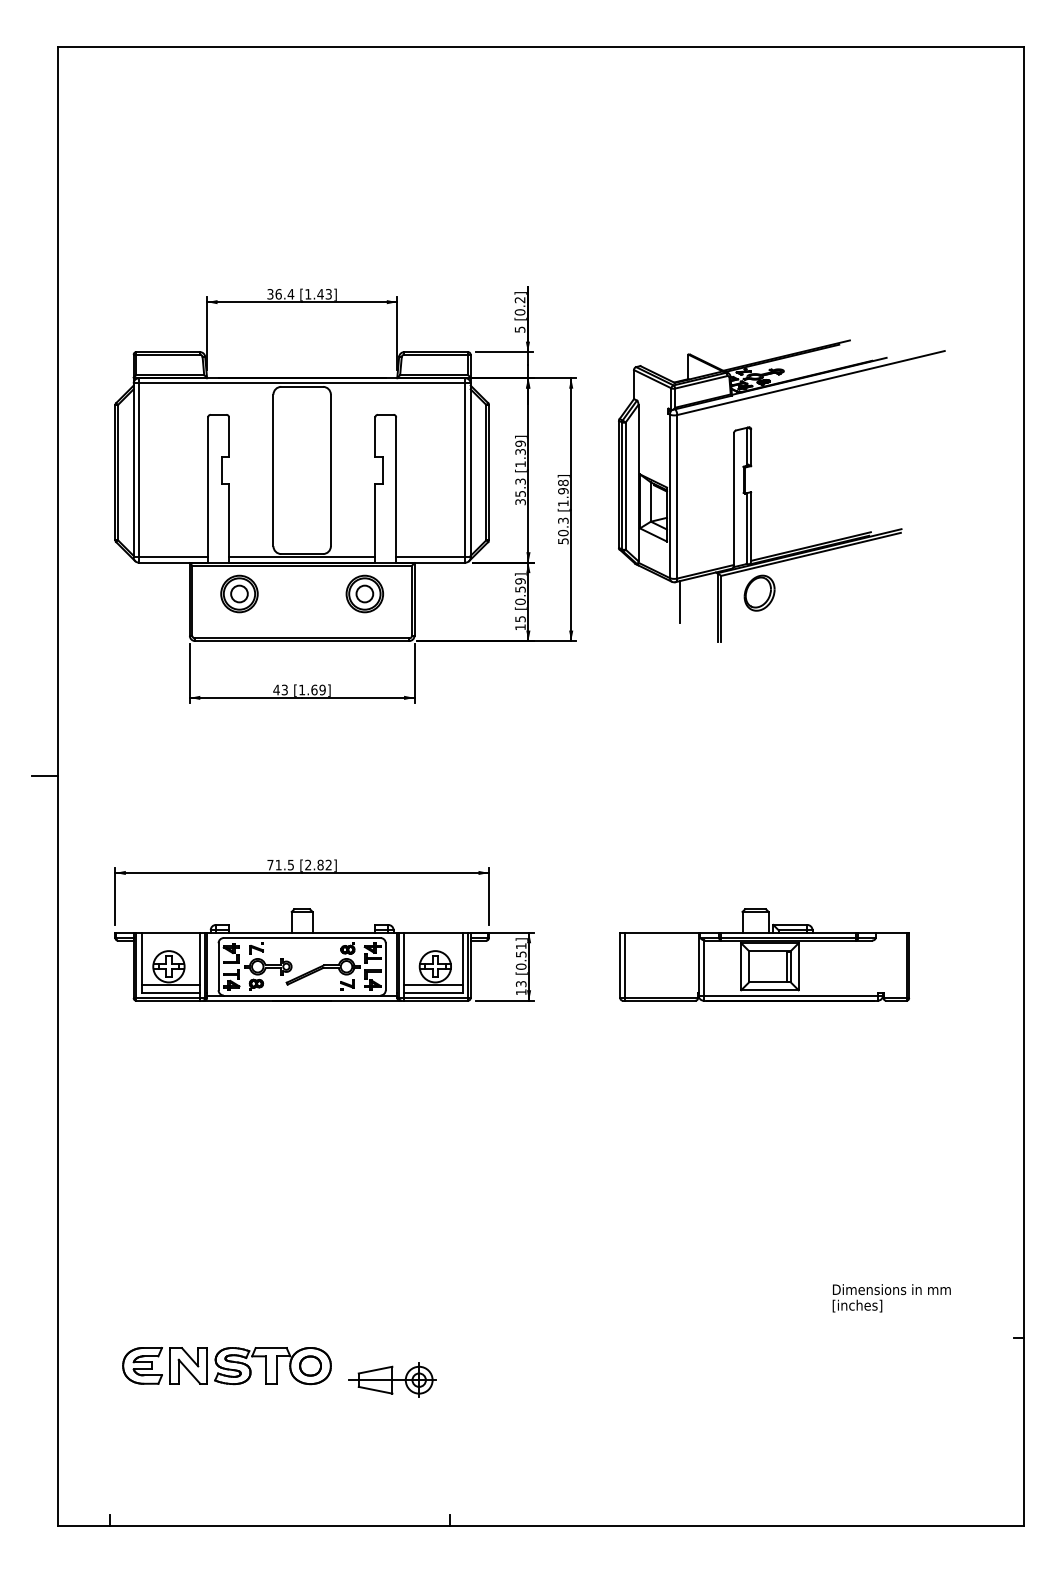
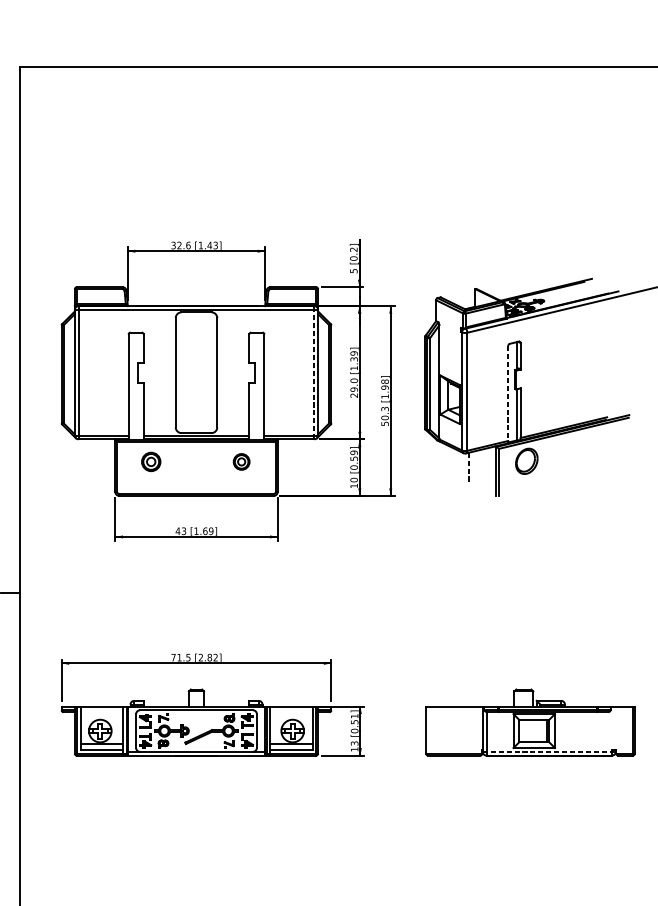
text: (284, 294) -> (183, 245), 36.4 -> 32.6
line: (465, 469) -> (314, 372), solid -> dashed
text: (520, 491) -> (354, 387), 35.3 -> 29.0
line: (733, 499) -> (507, 393), solid -> dashed
part: (239, 593) -> (151, 461), size x0.7
part: (364, 593) -> (241, 461), size x0.6
line: (680, 602) -> (469, 468), solid -> dashed
text: (520, 619) -> (354, 480), 15 -> 10
line: (625, 966) -> (429, 730), removed
line: (791, 995) -> (549, 751), solid -> dashed

